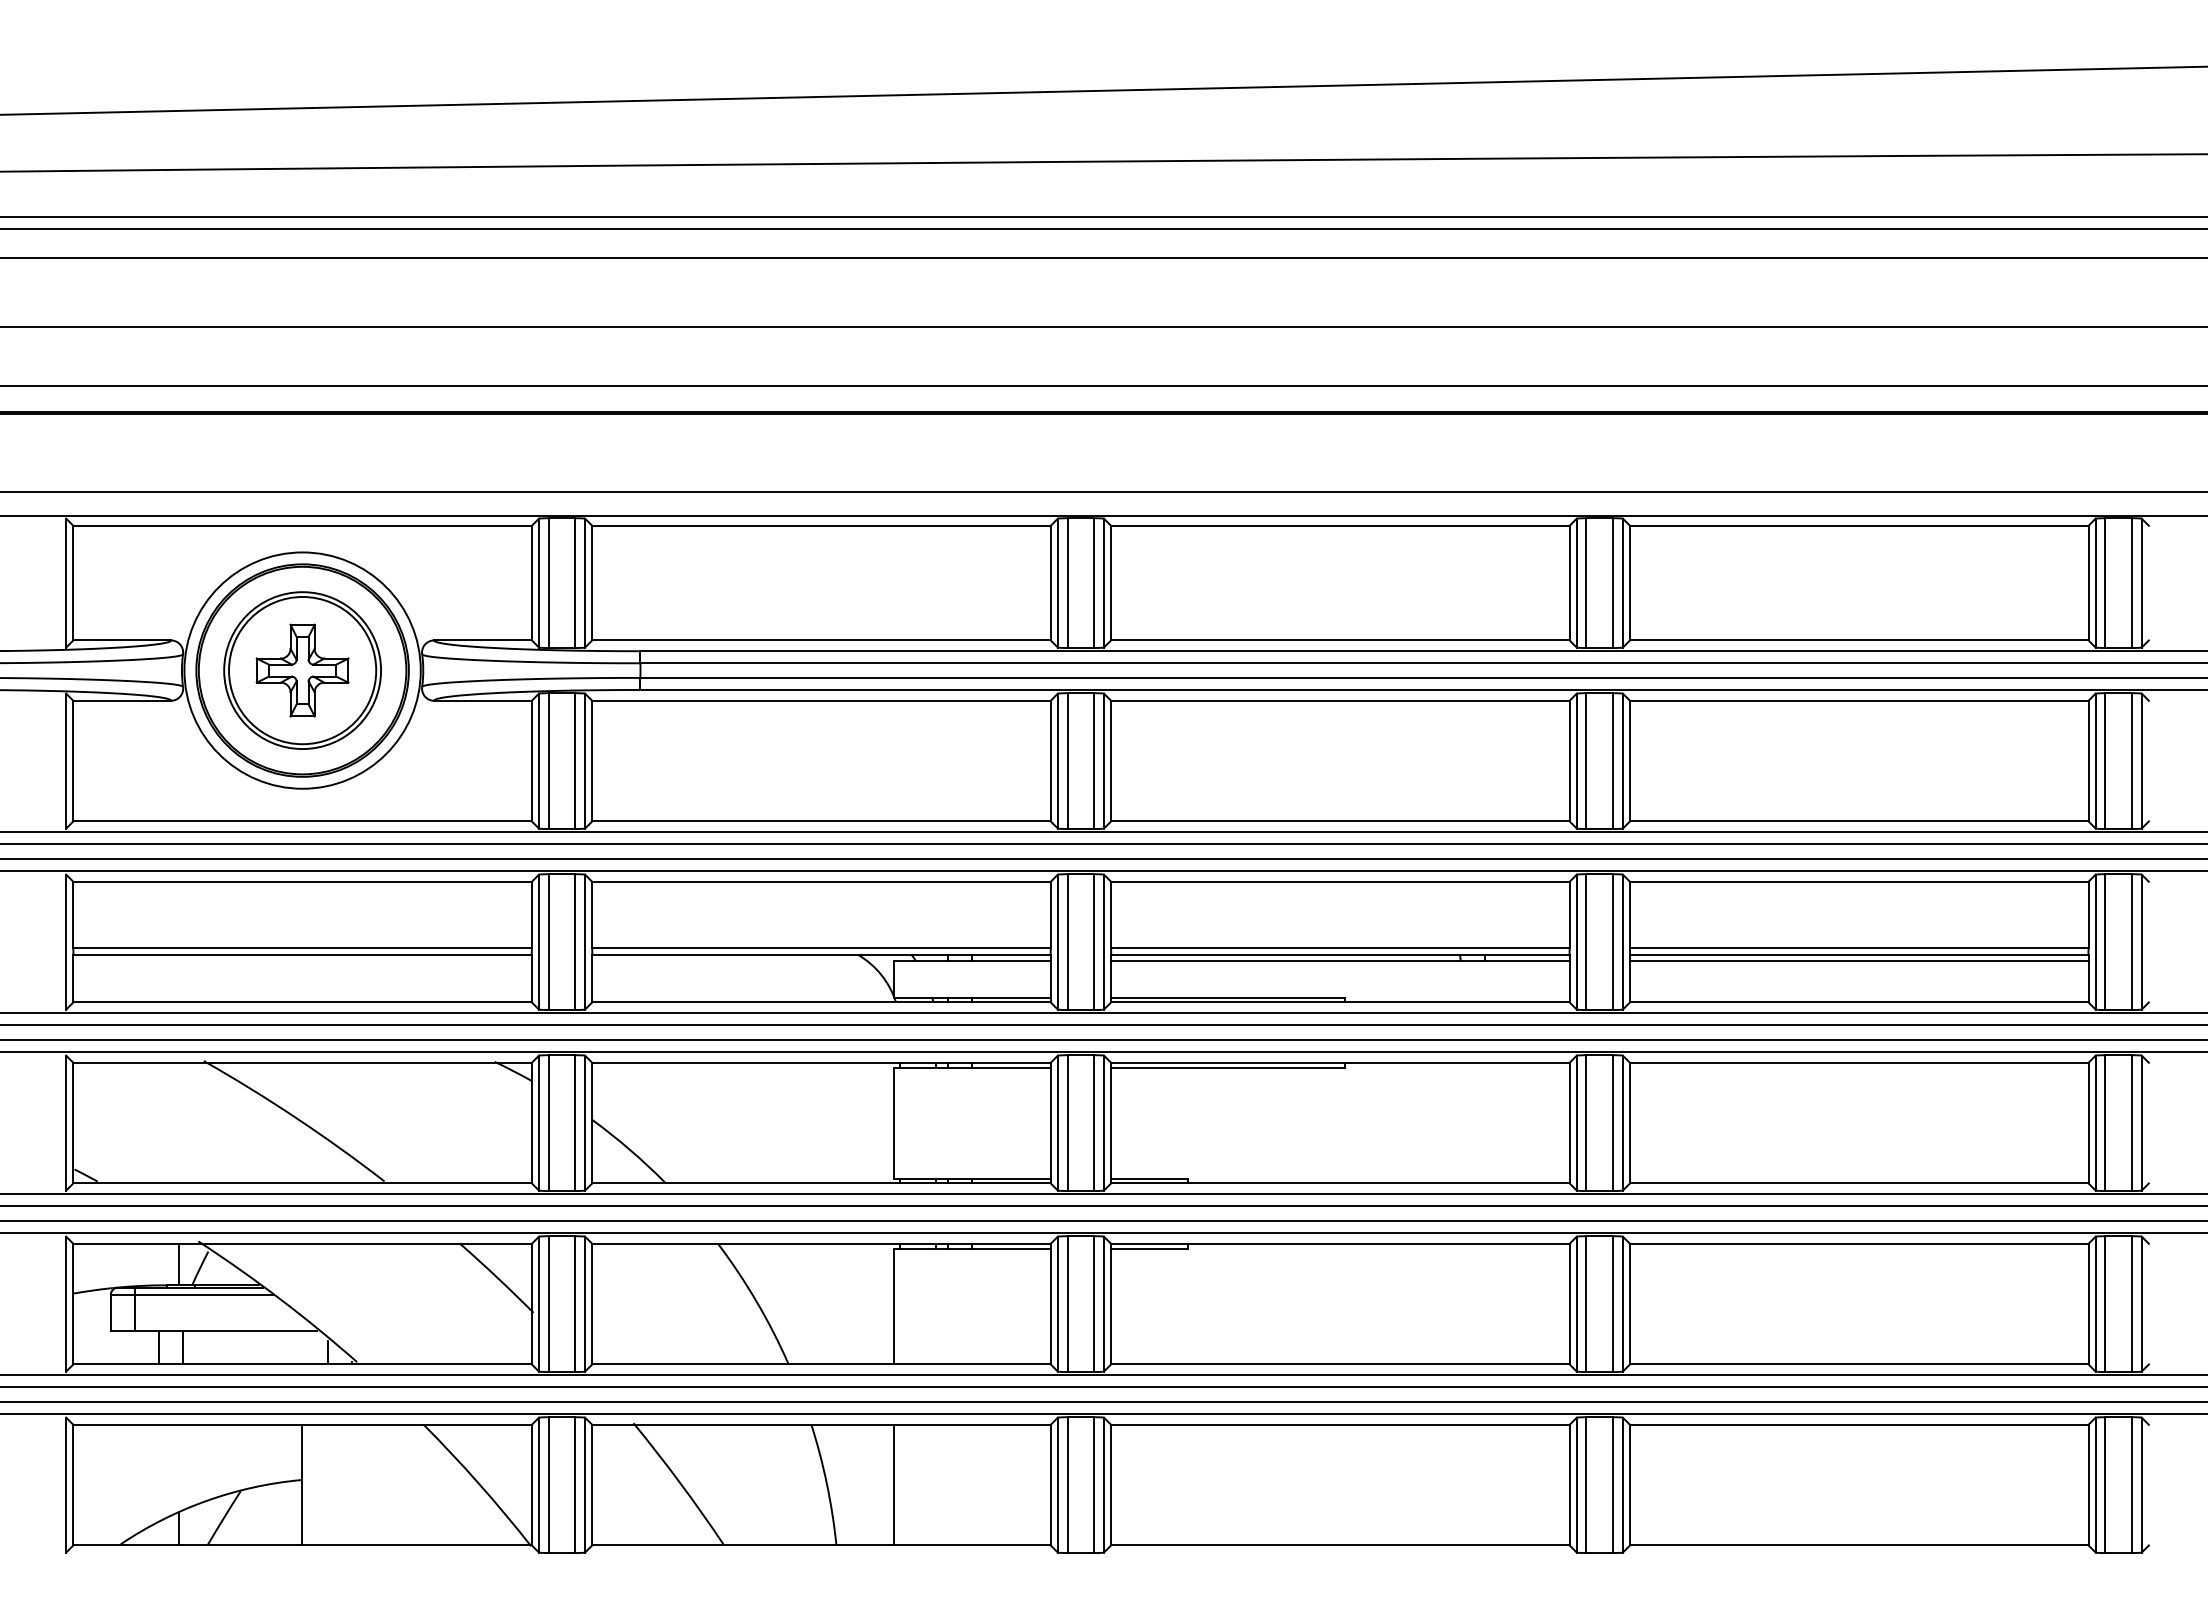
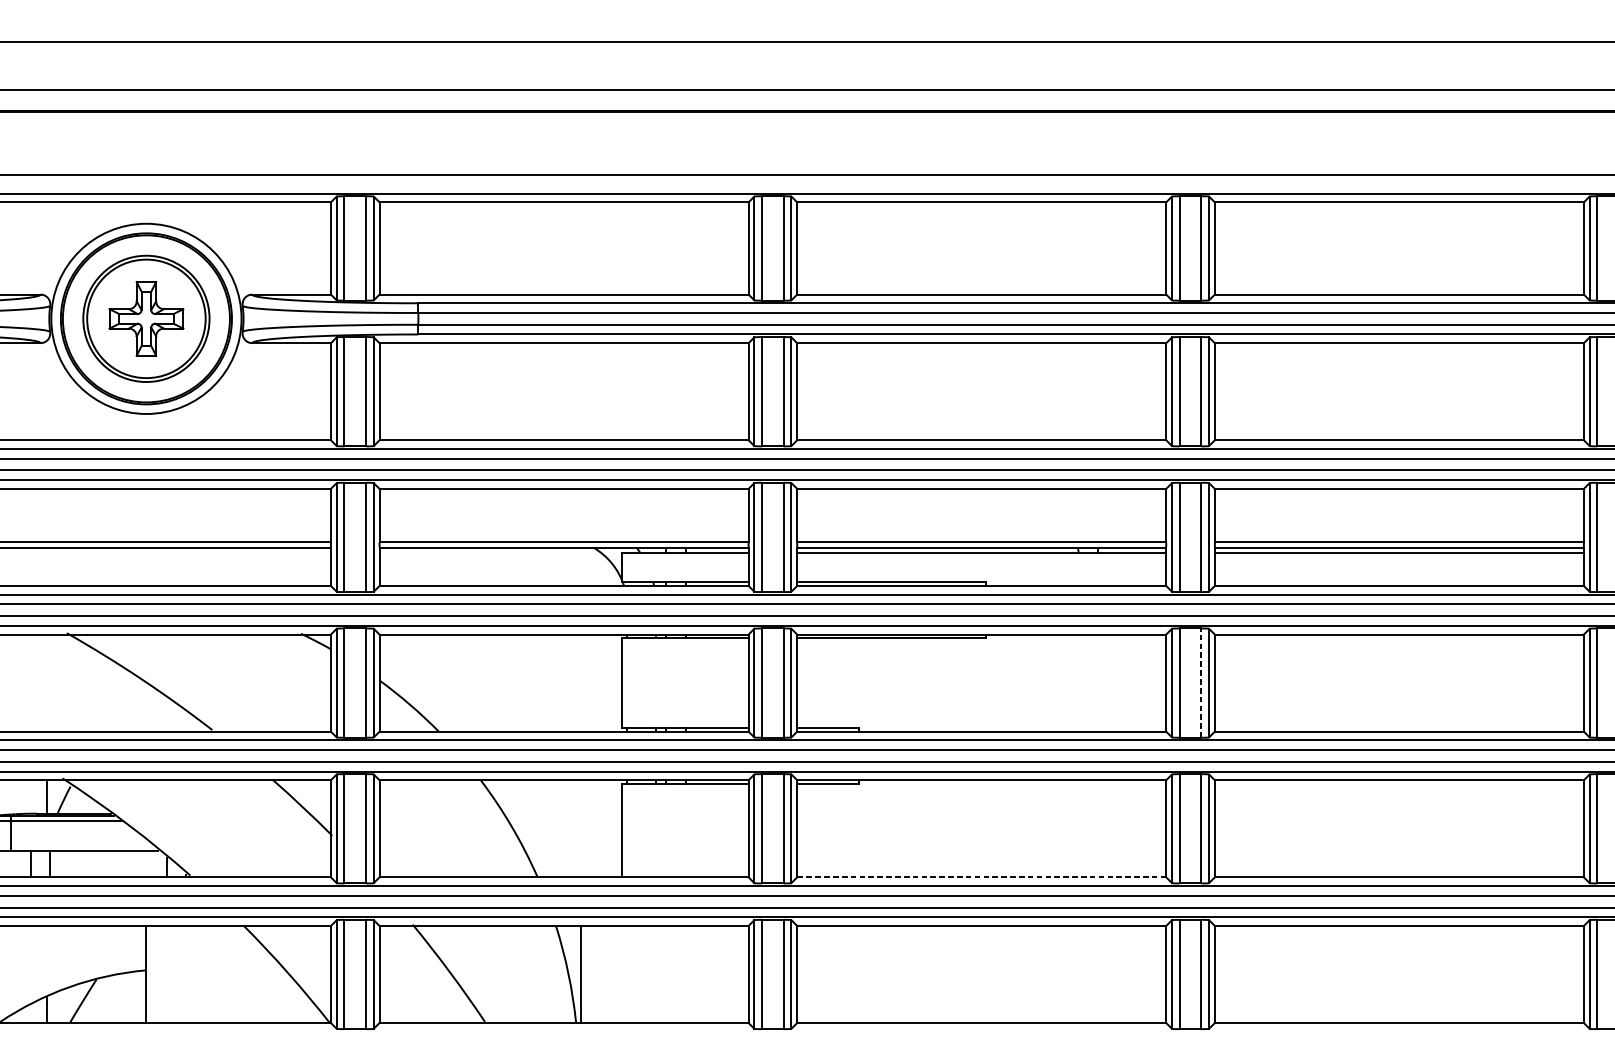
line: (1613, 1123) -> (1201, 683), solid -> dashed
line: (1339, 1364) -> (981, 877), solid -> dashed
line: (893, 1484) -> (580, 973), moved

